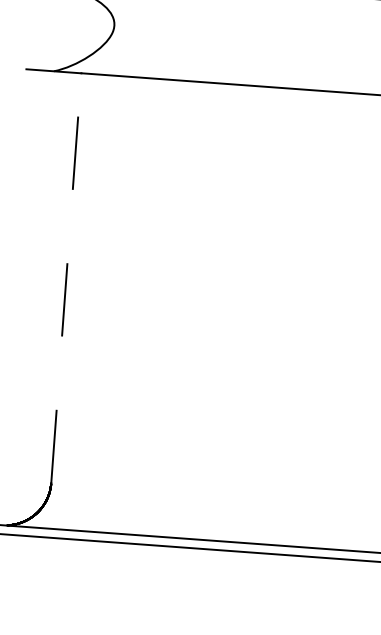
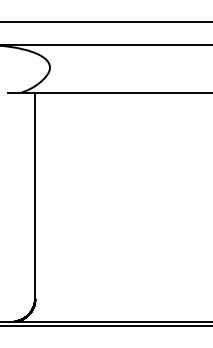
line: (66, 277) -> (35, 195), dashed -> solid

